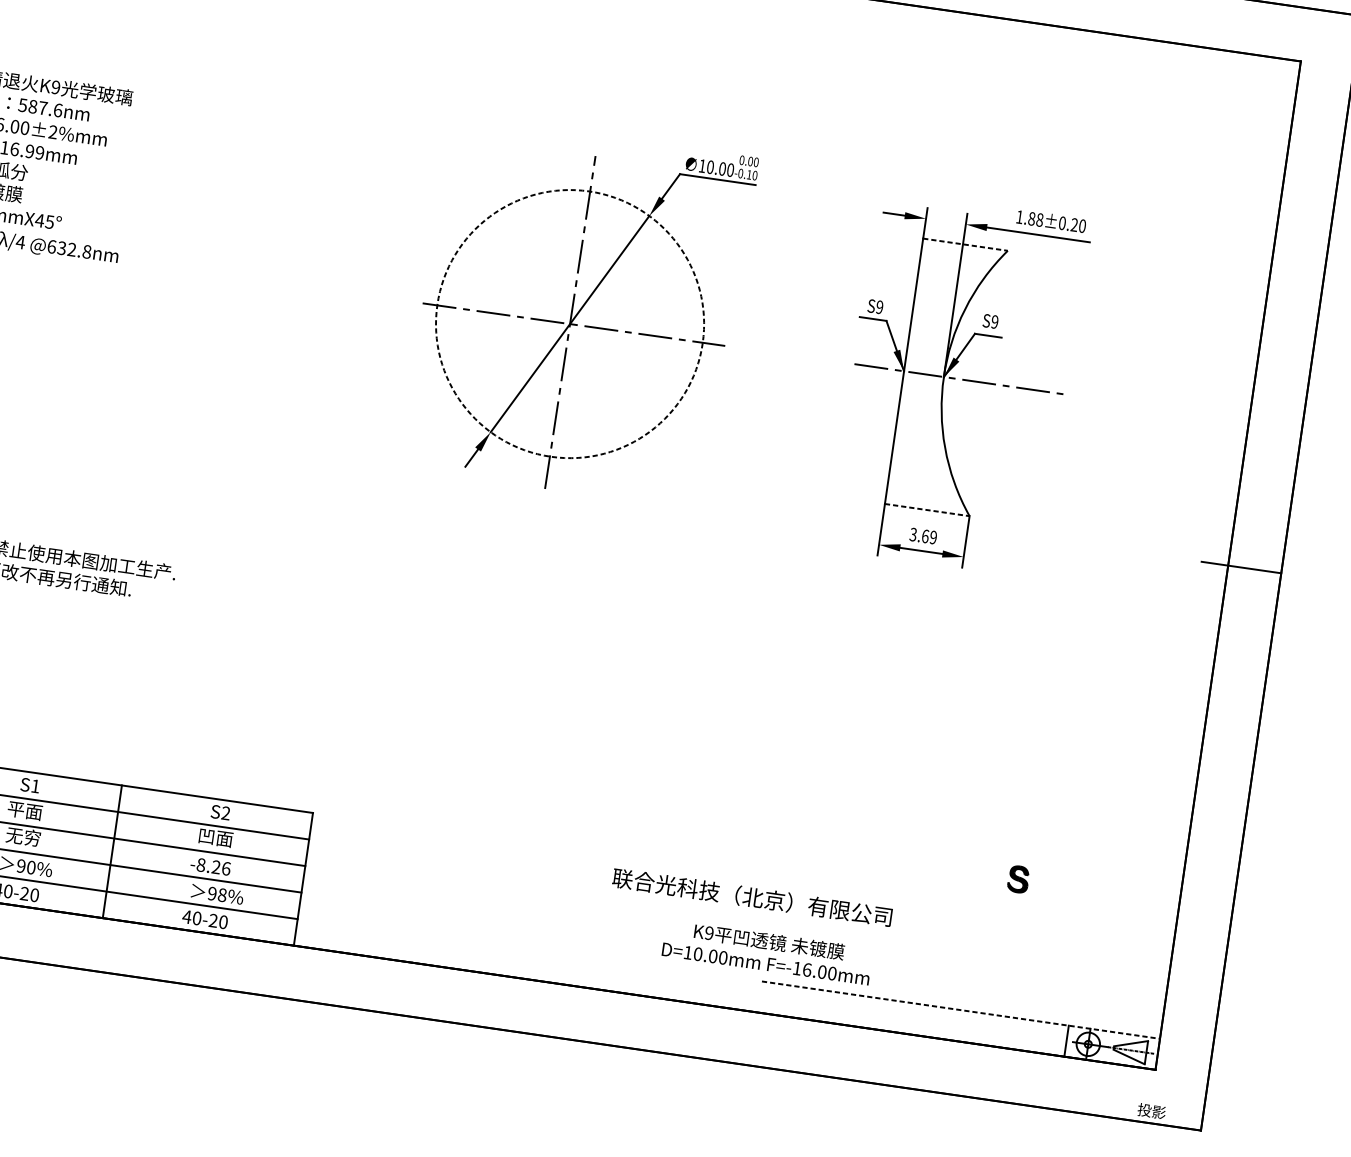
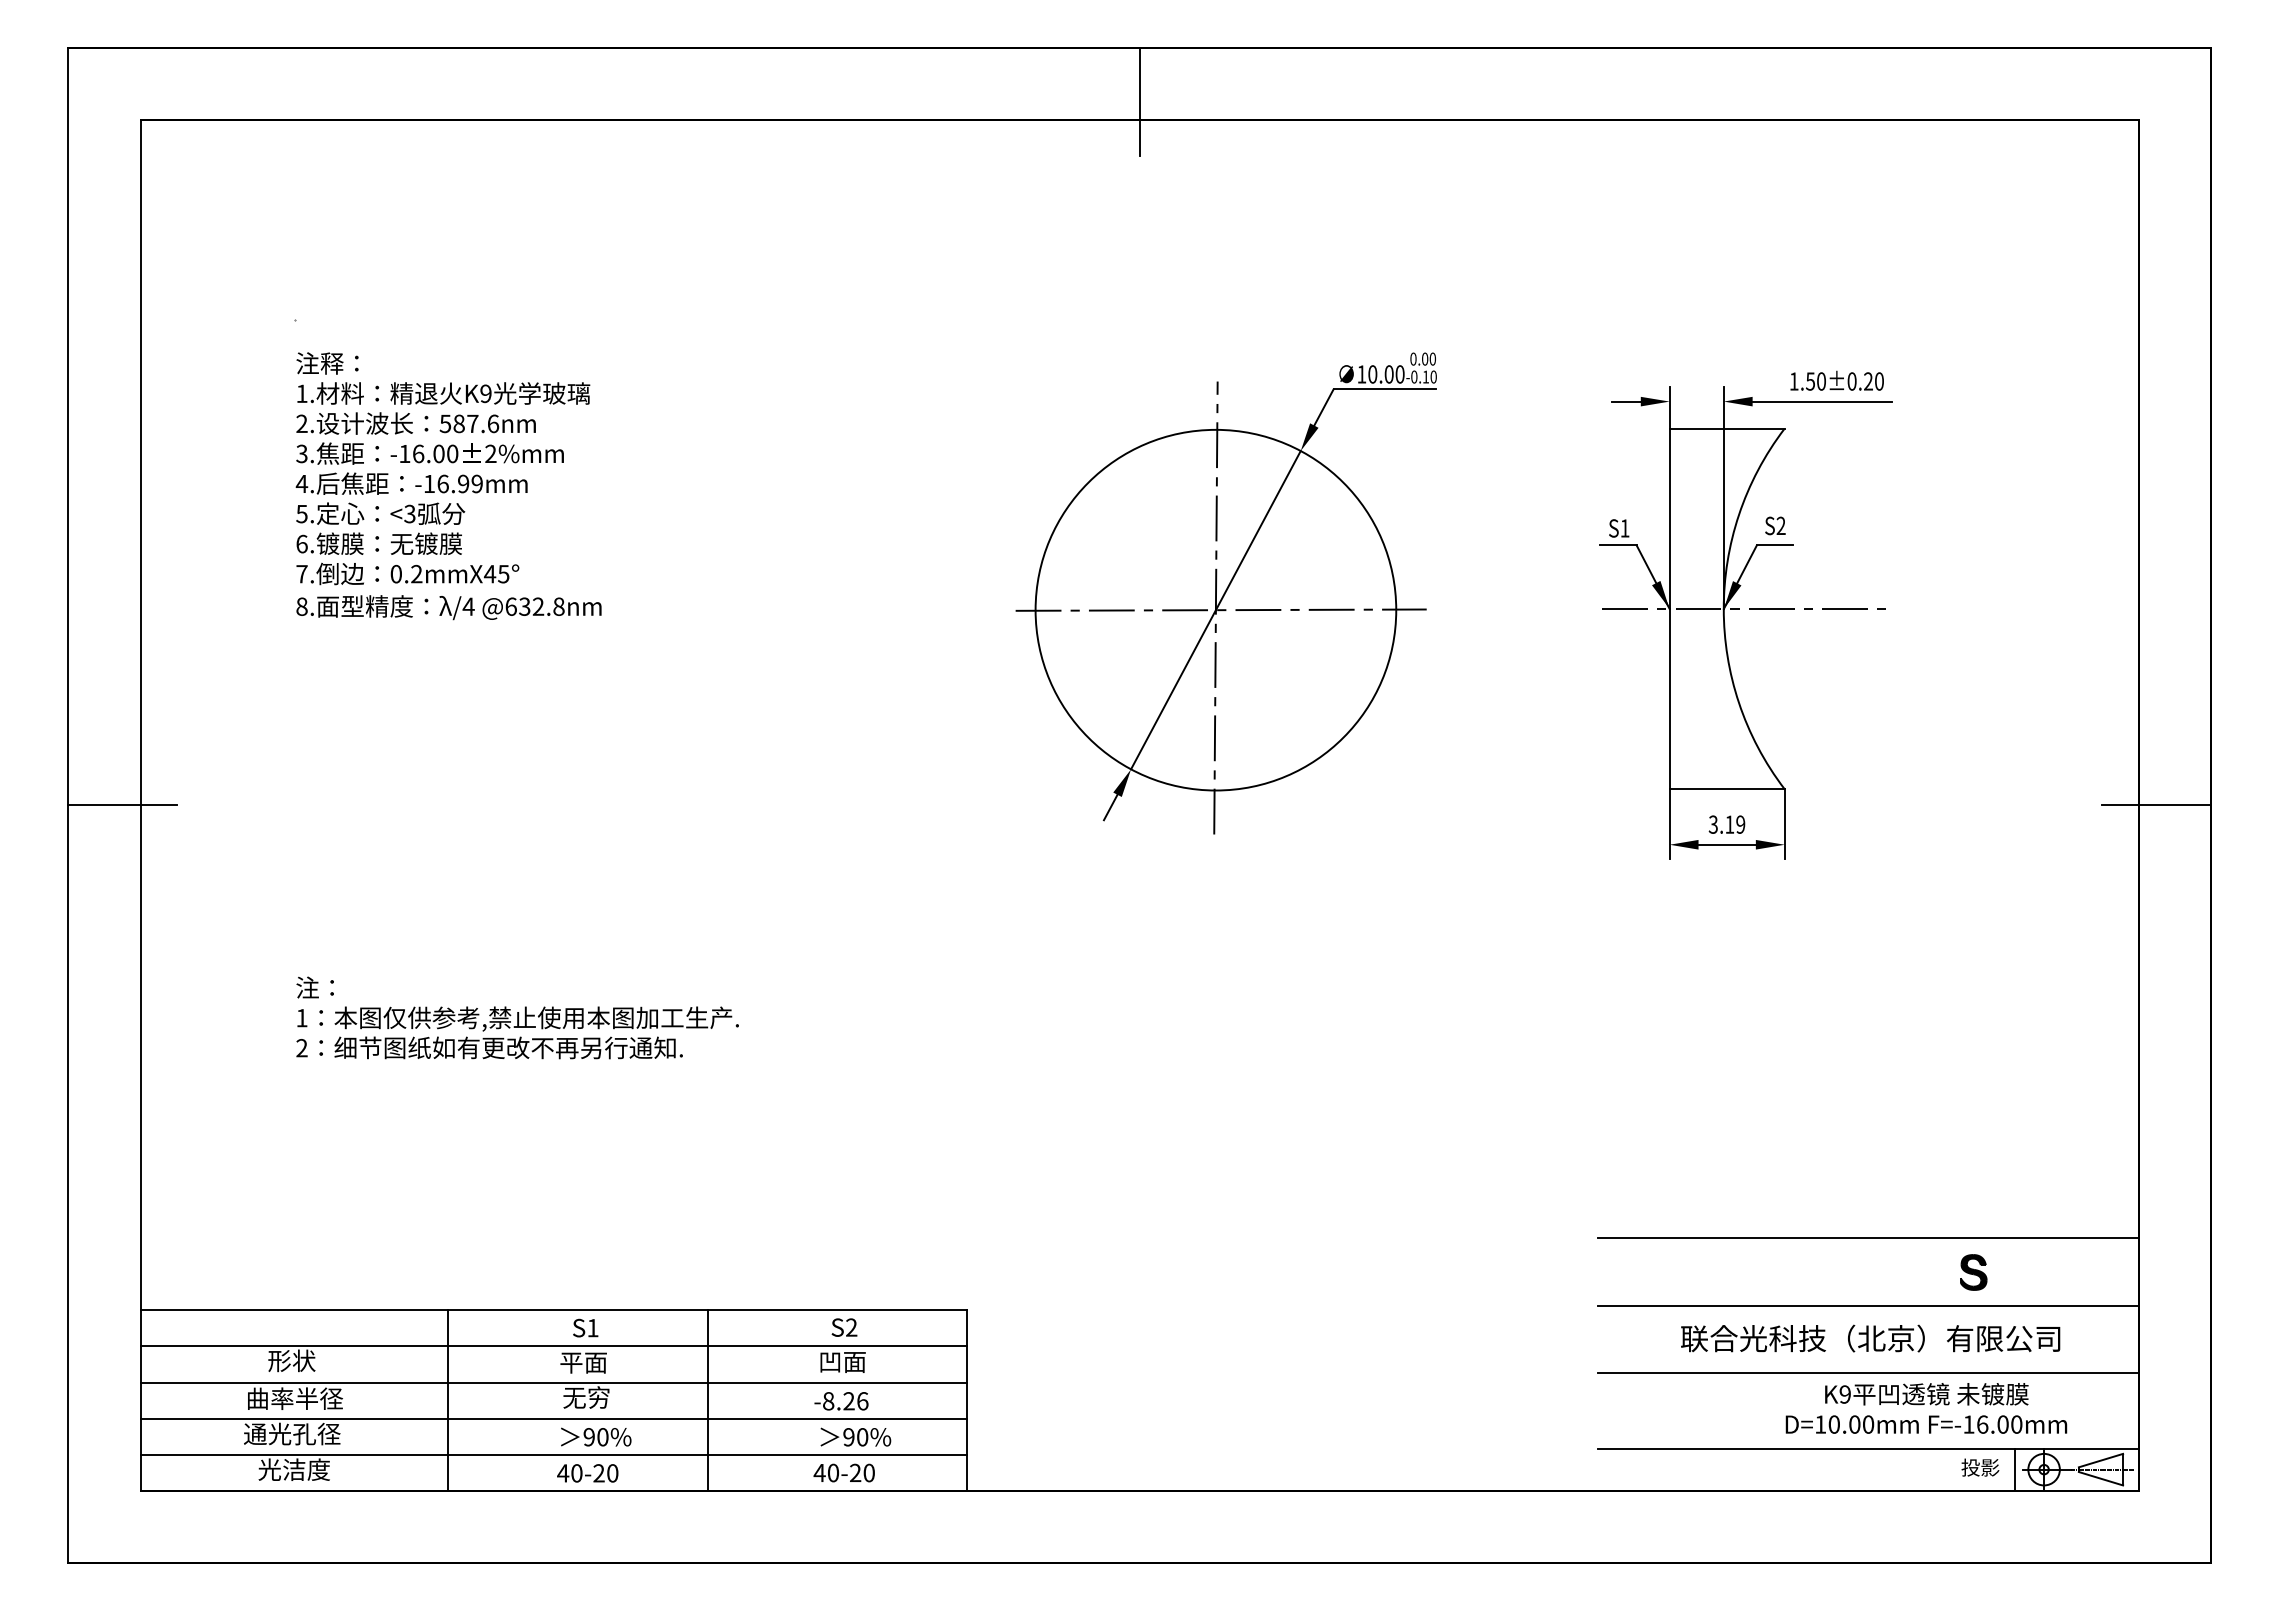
text: (1035, 219) -> (1815, 381), 1.88±0.20 -> 1.50±0.20
line: (965, 244) -> (1727, 428), dashed -> solid
text: (879, 307) -> (1624, 528), S9 -> S1
text: (994, 322) -> (1780, 526), S9 -> S2
circle: (569, 323) -> (1215, 609), dashed -> solid
line: (927, 510) -> (1727, 789), dashed -> solid
text: (925, 536) -> (1729, 824), 3.69 -> 3.19
line: (982, 855) -> (1867, 1238), added
part: (1018, 879) -> (1973, 1272), moved
text: (222, 895) -> (862, 1437), 98% -> 90%
text: (752, 897) -> (1870, 1338), moved
line: (975, 904) -> (1867, 1305), added
text: (767, 952) -> (1926, 1408), moved
line: (968, 954) -> (1867, 1372), added
line: (961, 1010) -> (1868, 1448), dashed -> solid
text: (1151, 1111) -> (1980, 1467), moved

